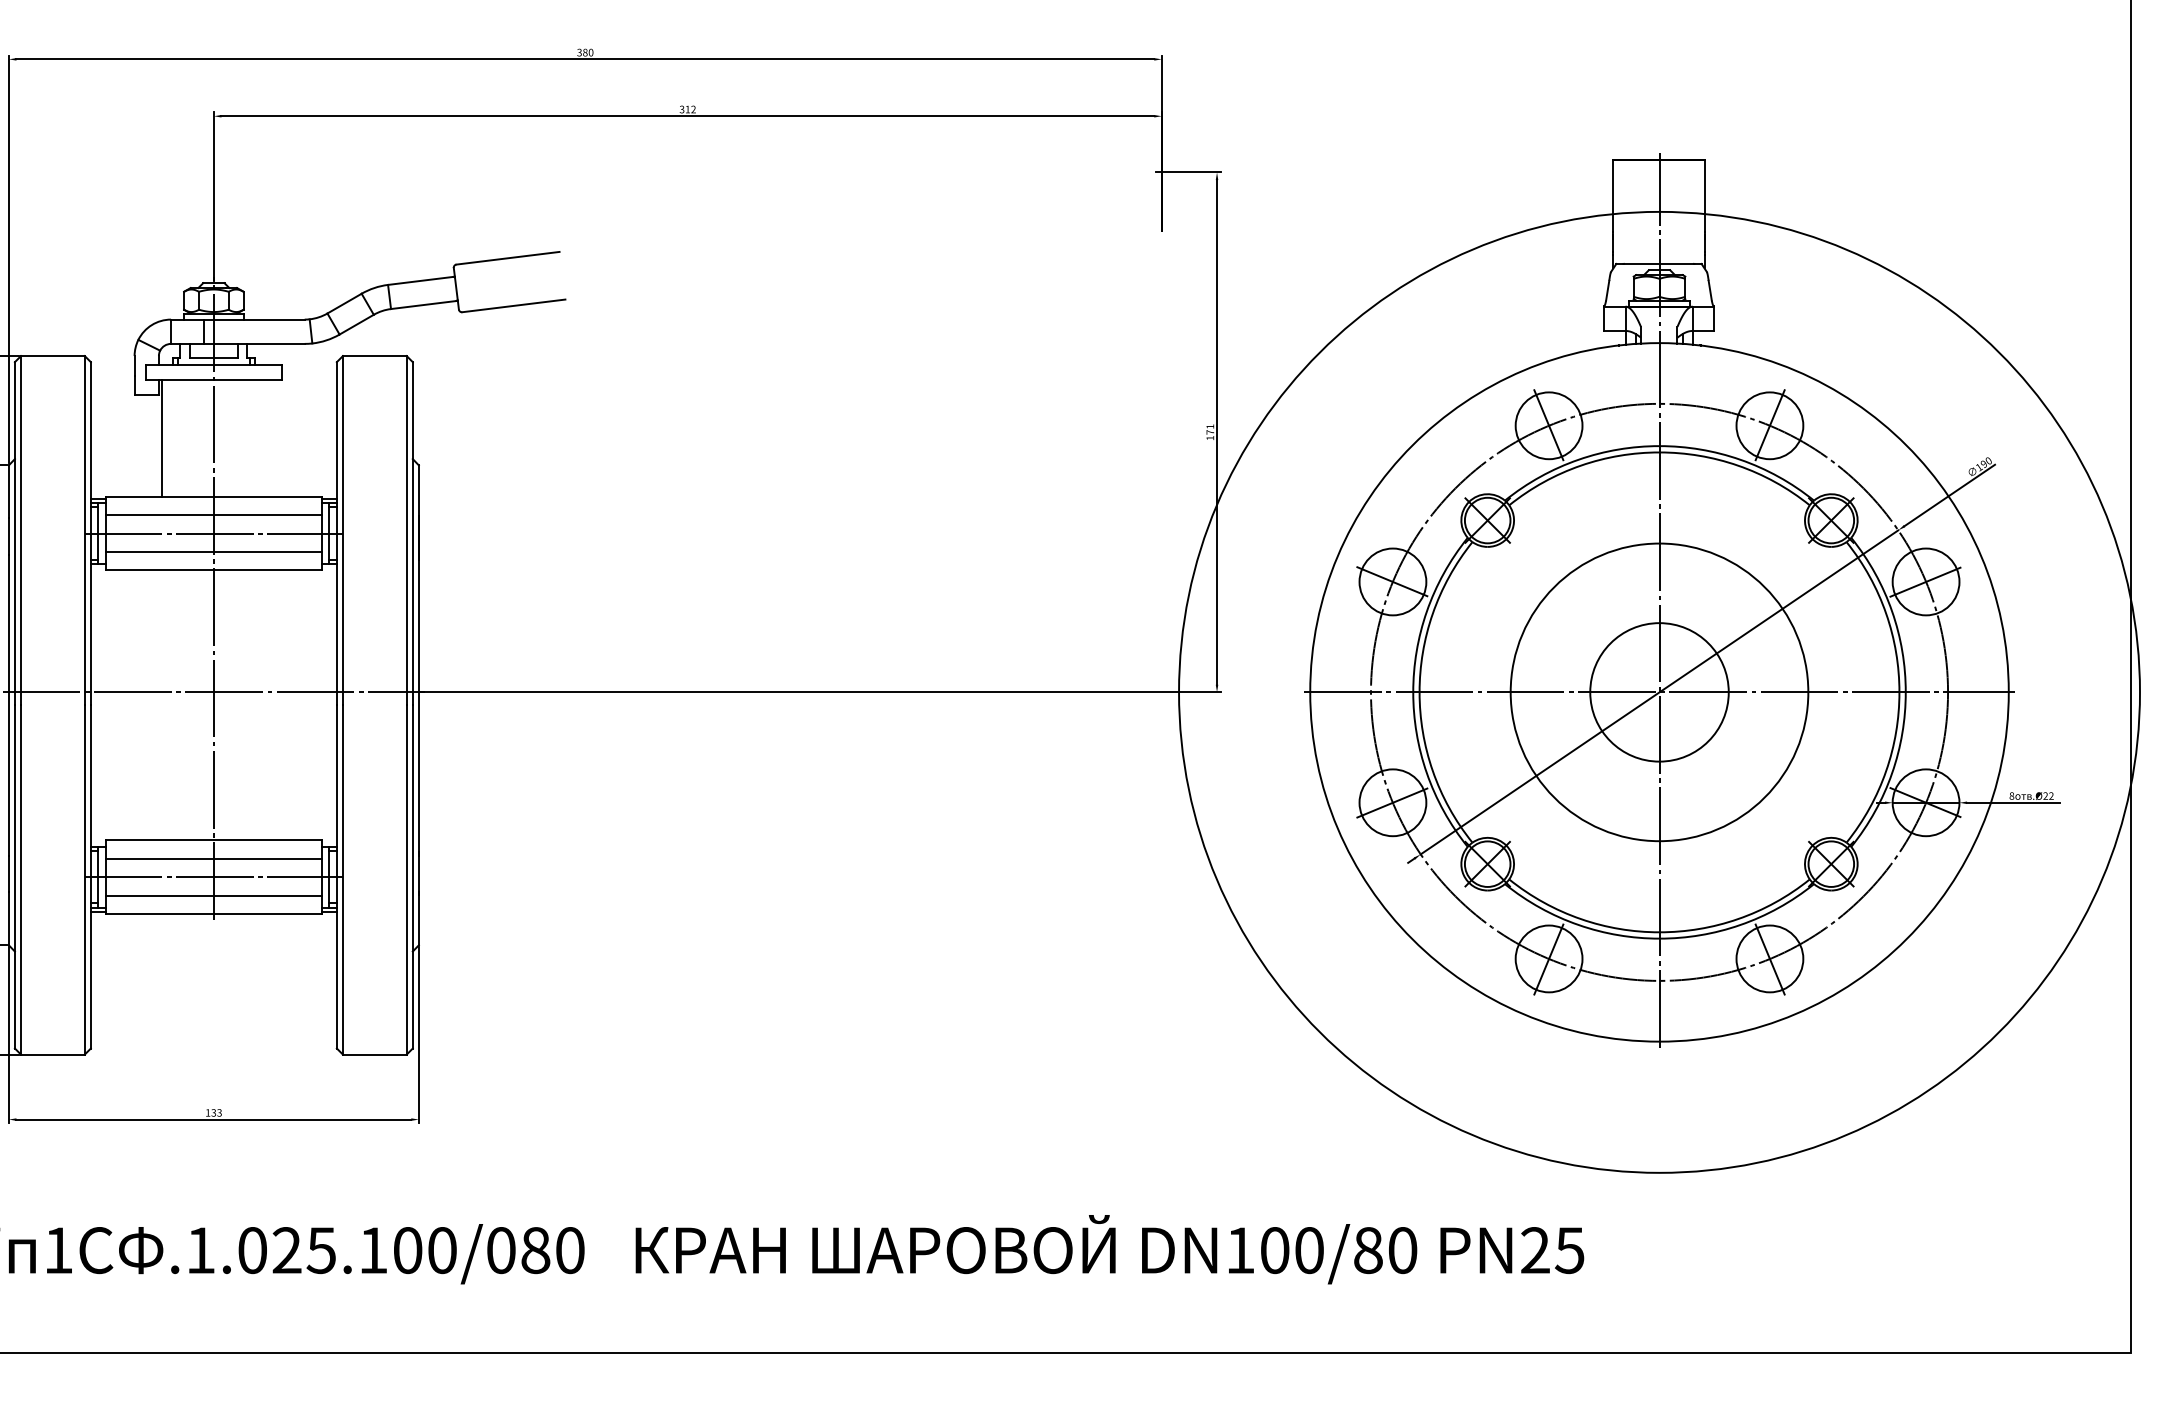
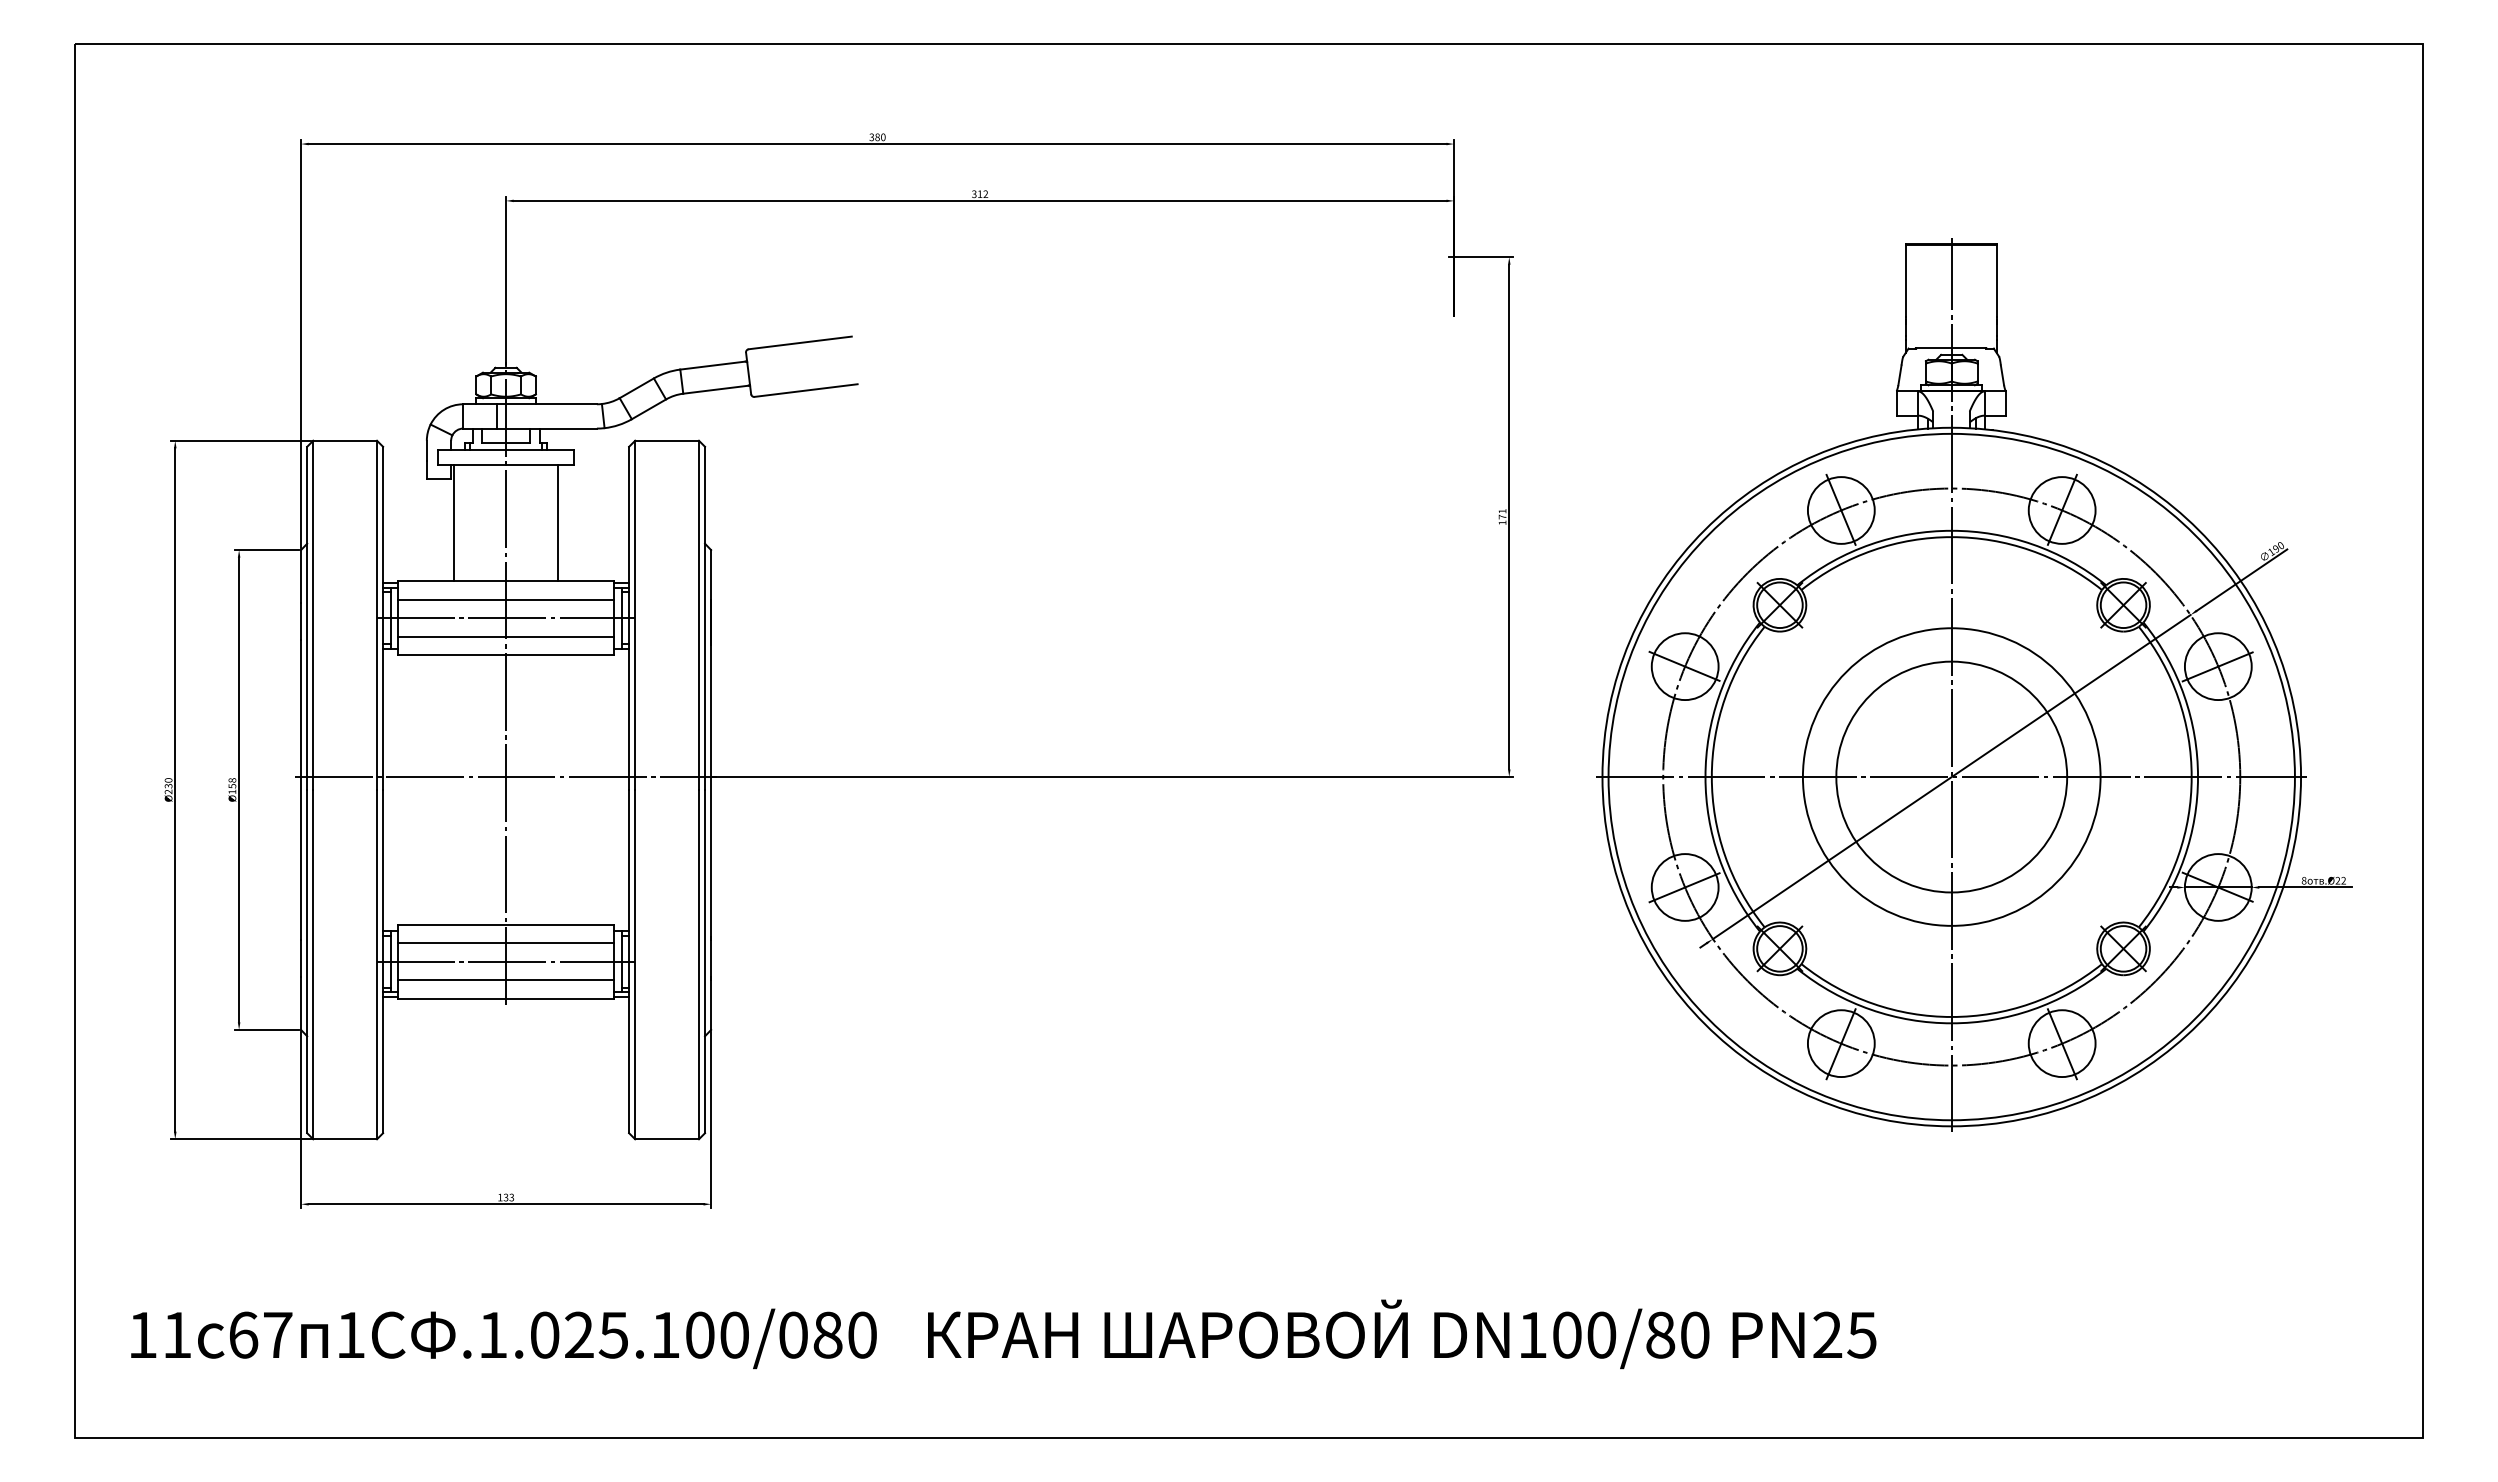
line: (265, 438) -> (557, 523), added
circle: (1659, 691) -> (1951, 776), size x0.71
circle: (1659, 691) -> (1951, 776), size x1.67

